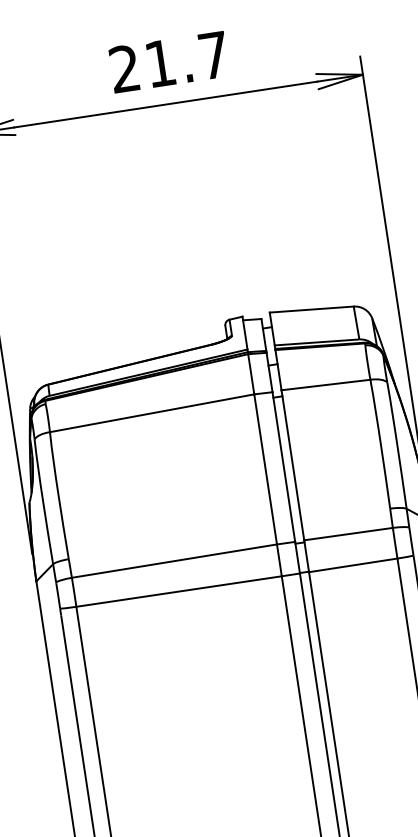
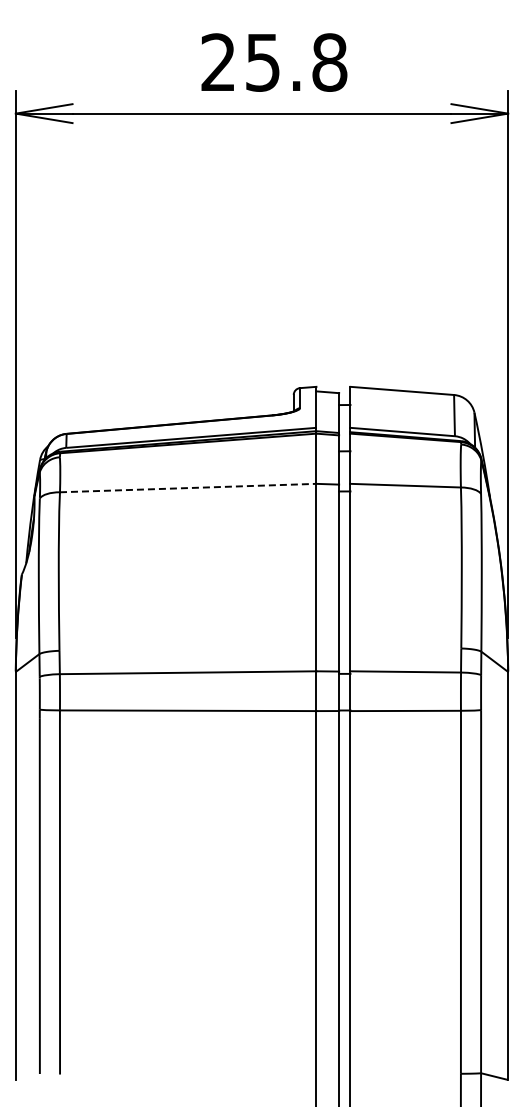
text: (187, 59) -> (296, 62), 21.7 -> 25.8
line: (152, 413) -> (188, 488), solid -> dashed

